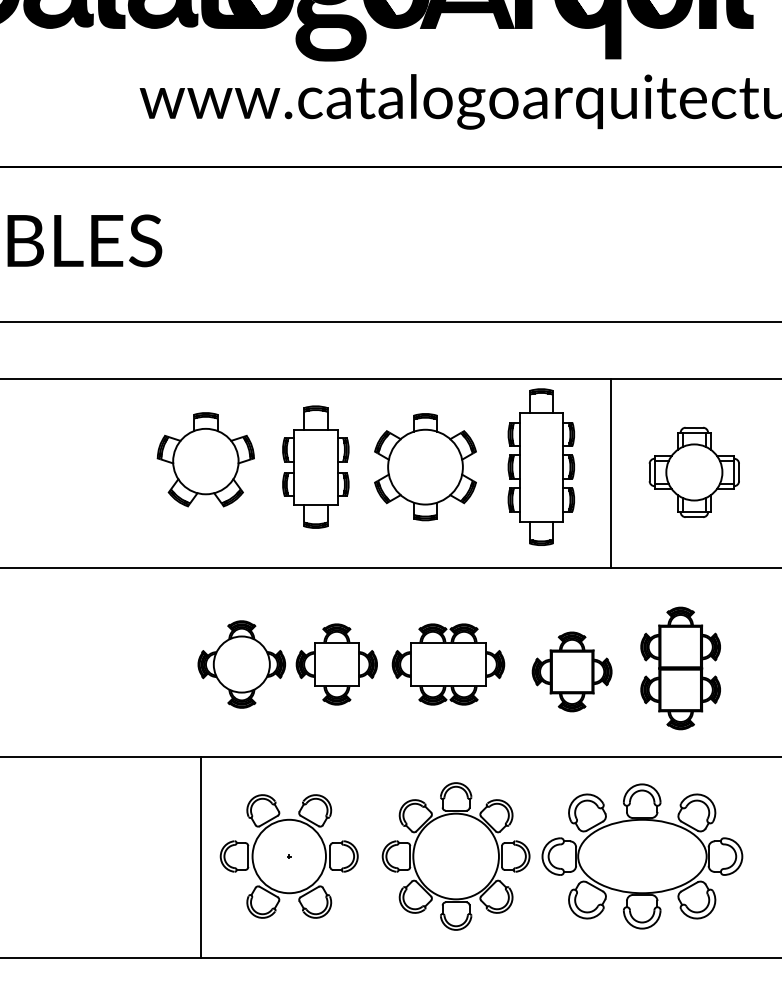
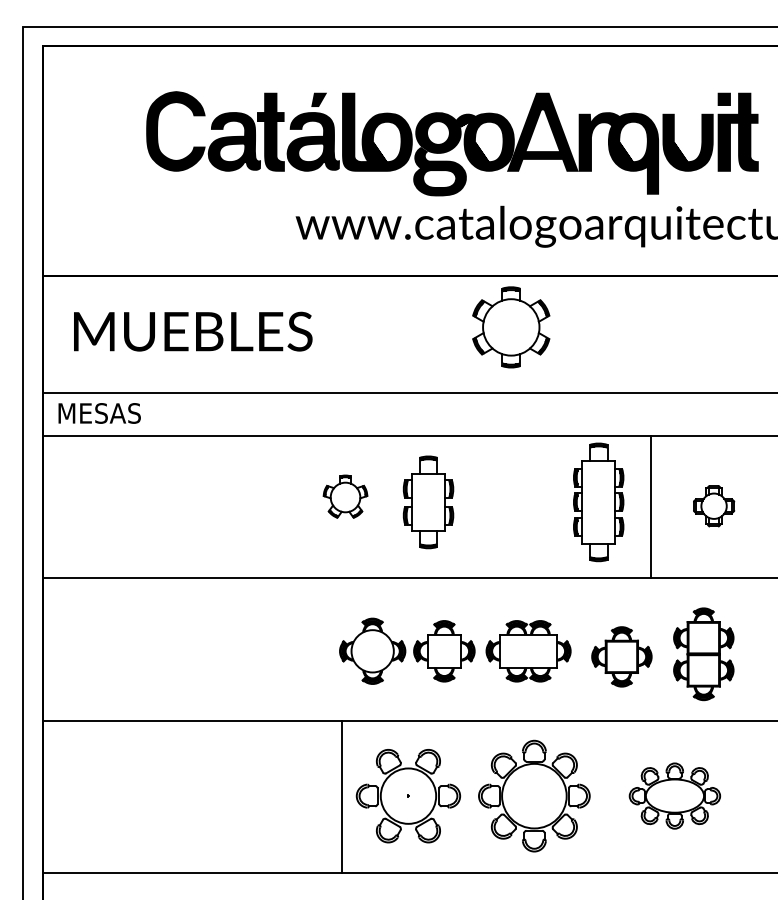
part: (205, 459) -> (345, 496), size x0.6
part: (425, 467) -> (511, 327), moved
part: (693, 471) -> (713, 505), size x0.6
part: (641, 855) -> (674, 795), size x0.6

